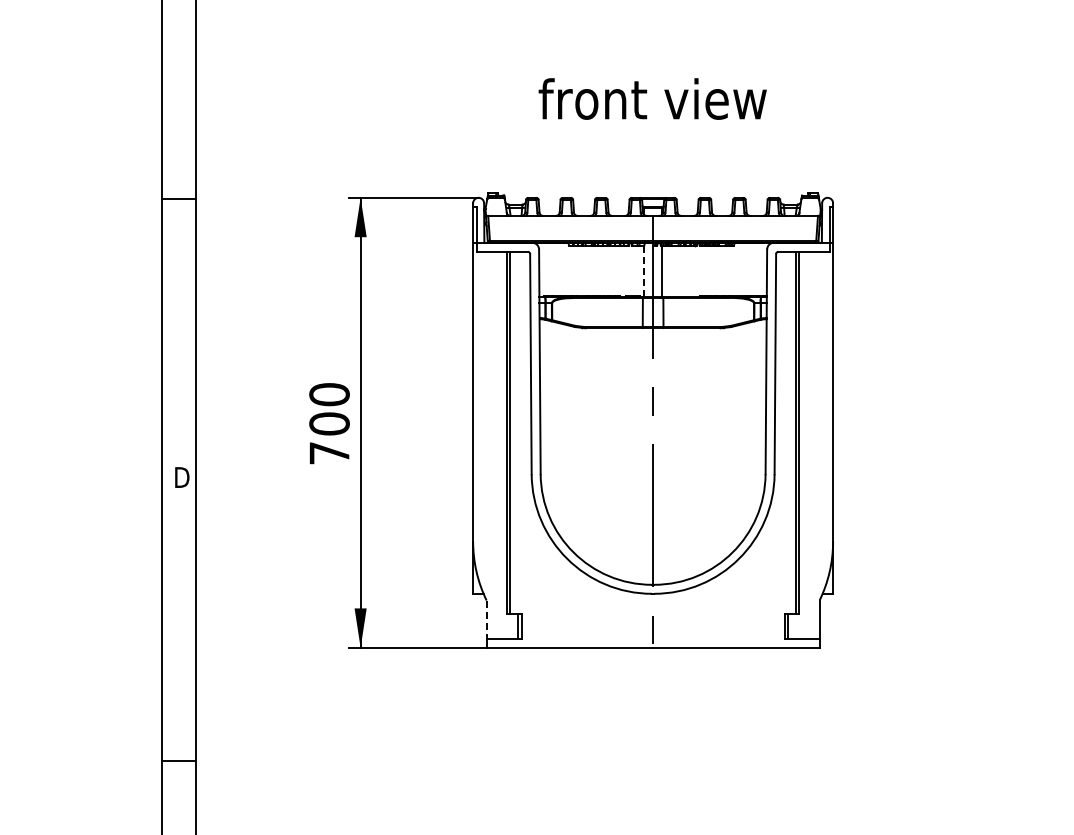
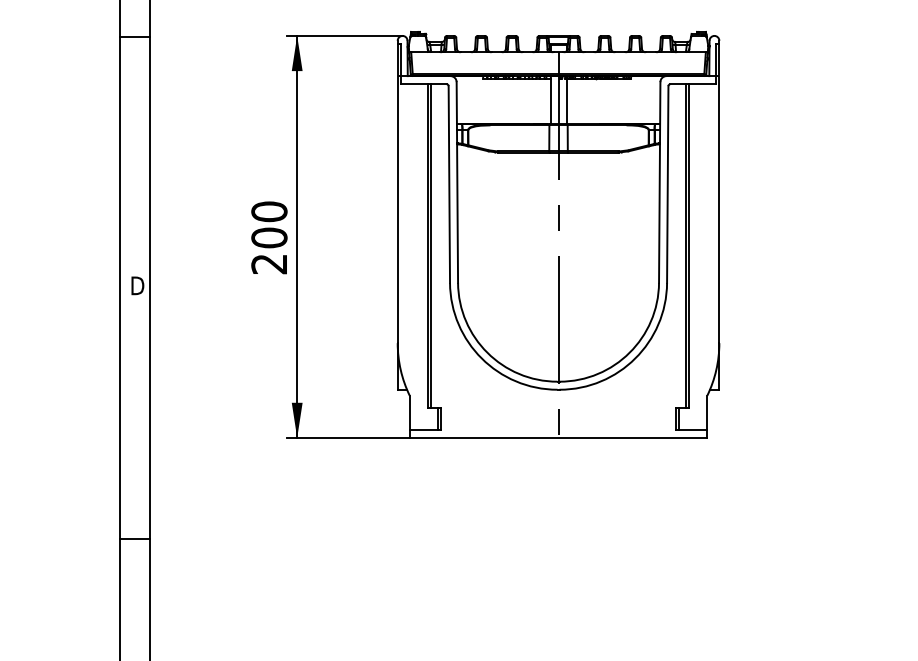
line: (644, 271) -> (550, 101), dashed -> solid
text: (329, 453) -> (269, 264), 700 -> 200
line: (486, 620) -> (409, 413), dashed -> solid

